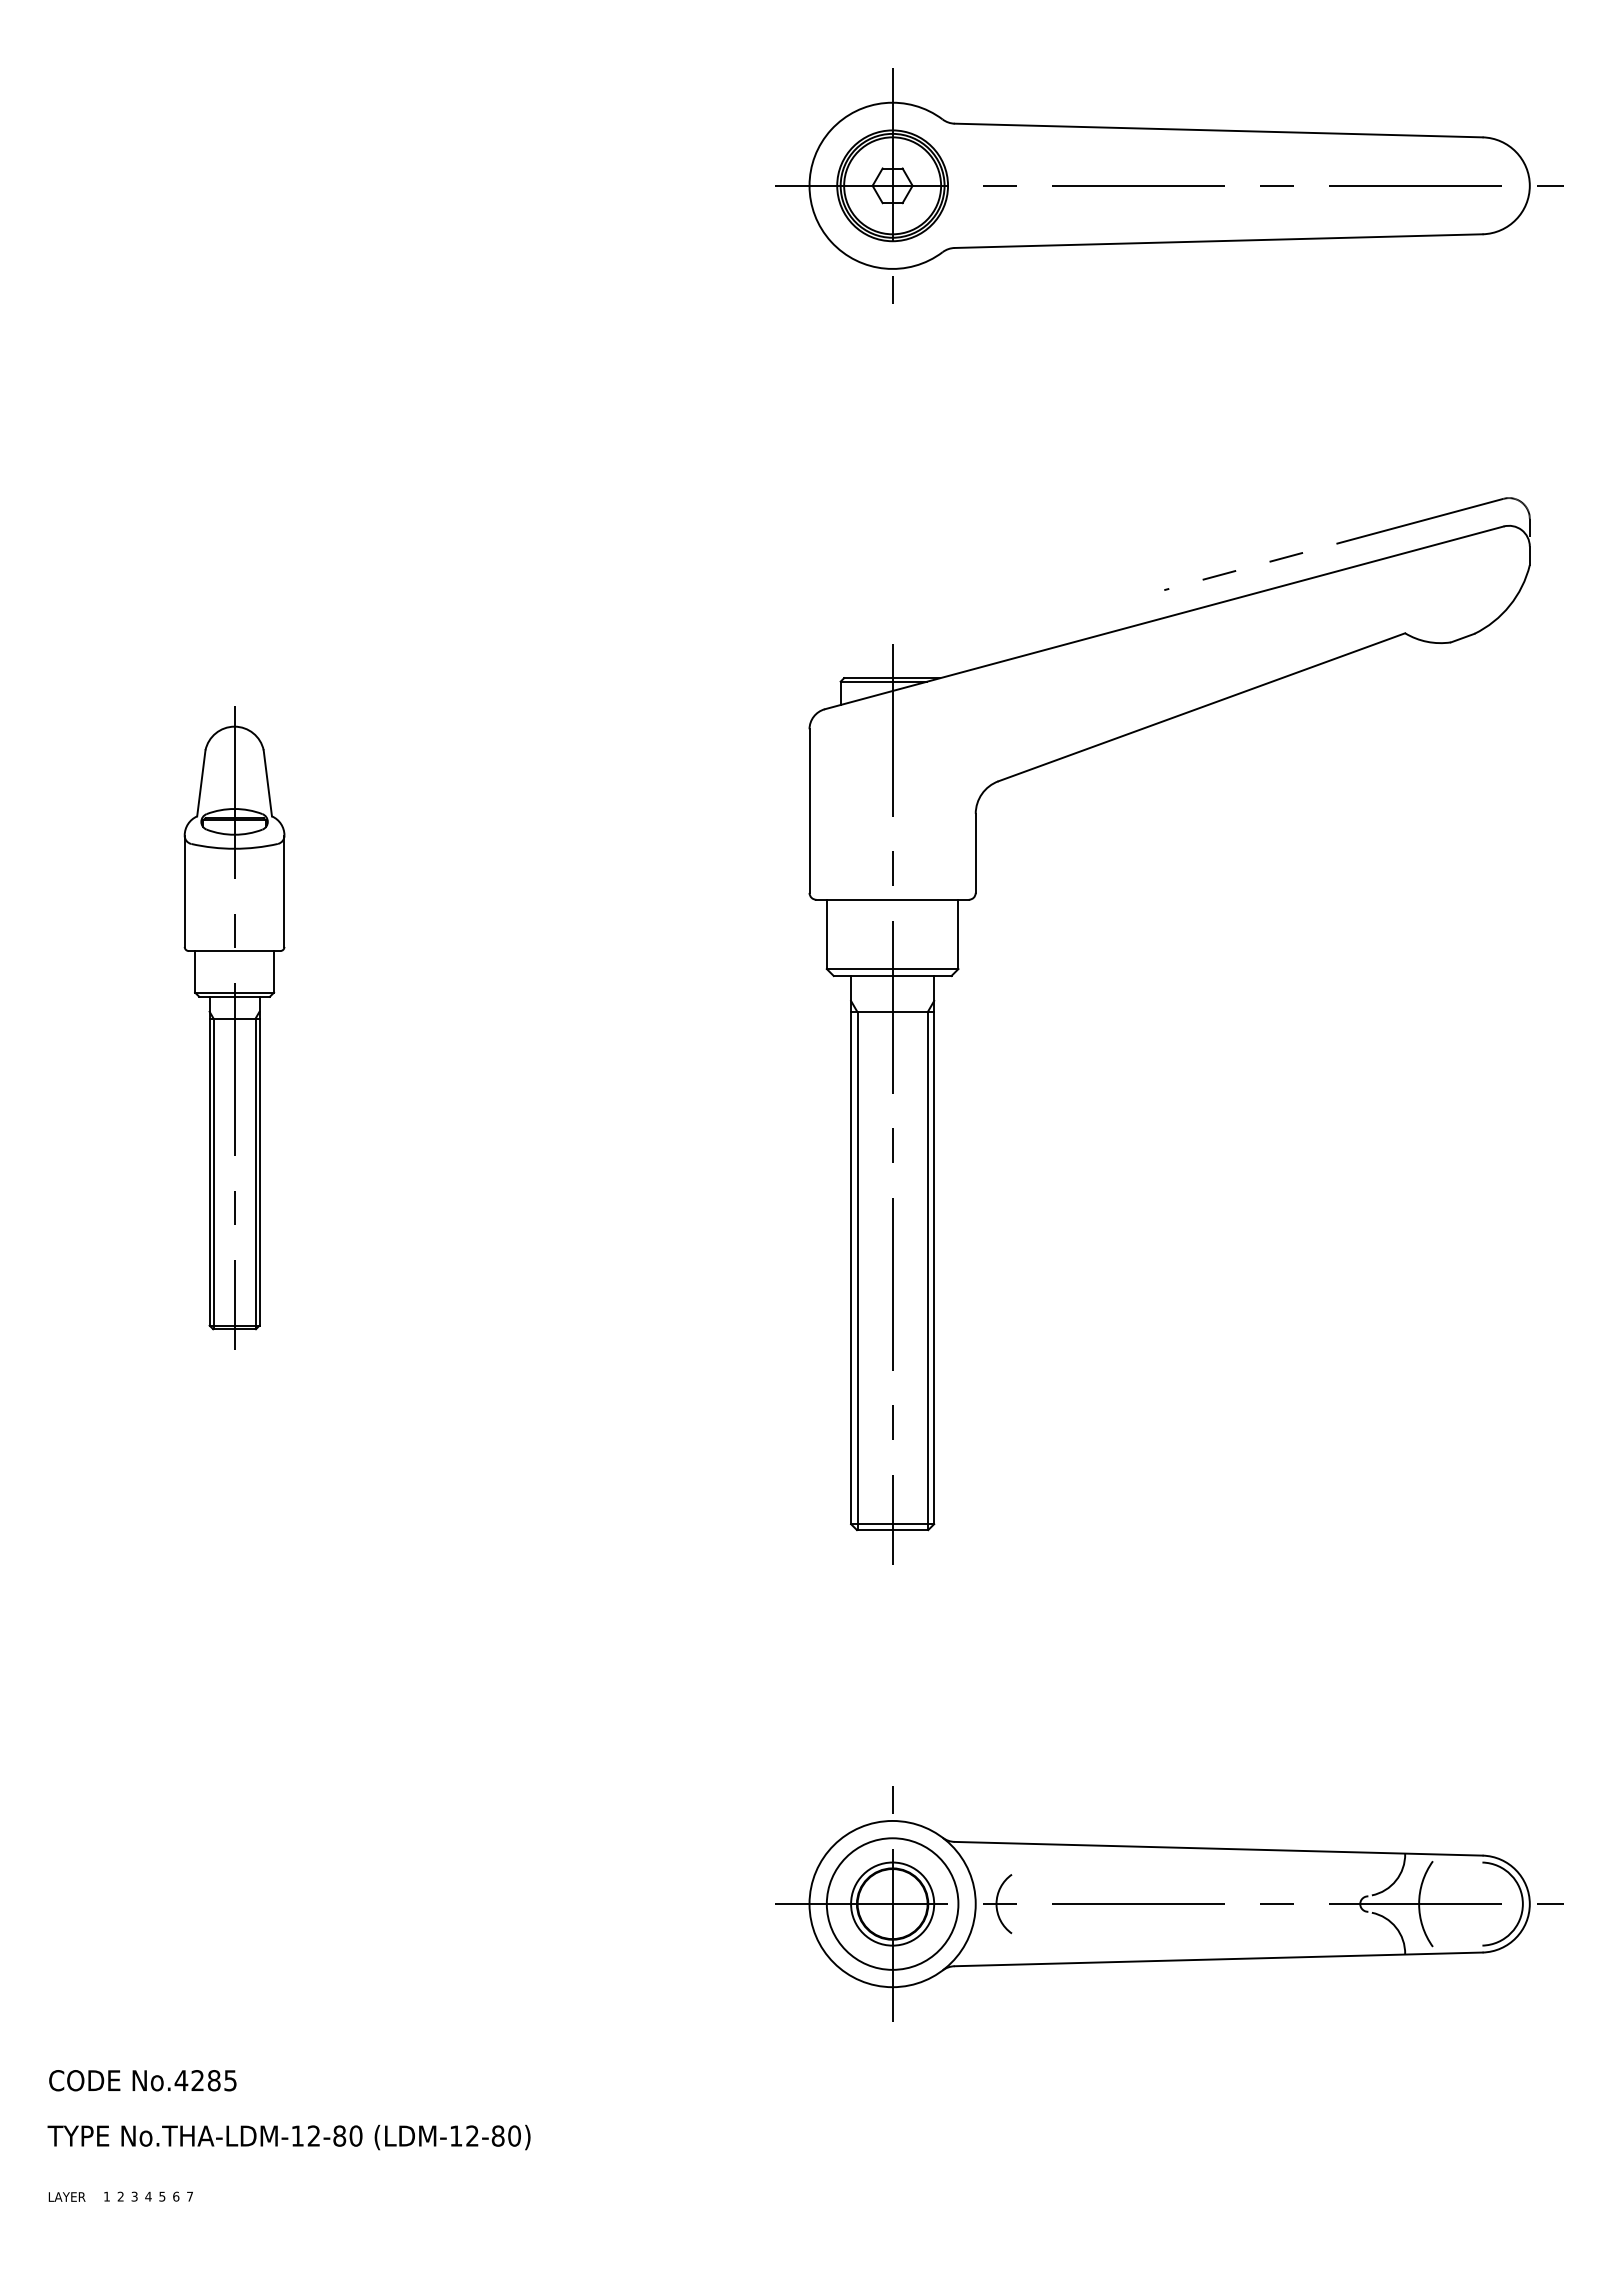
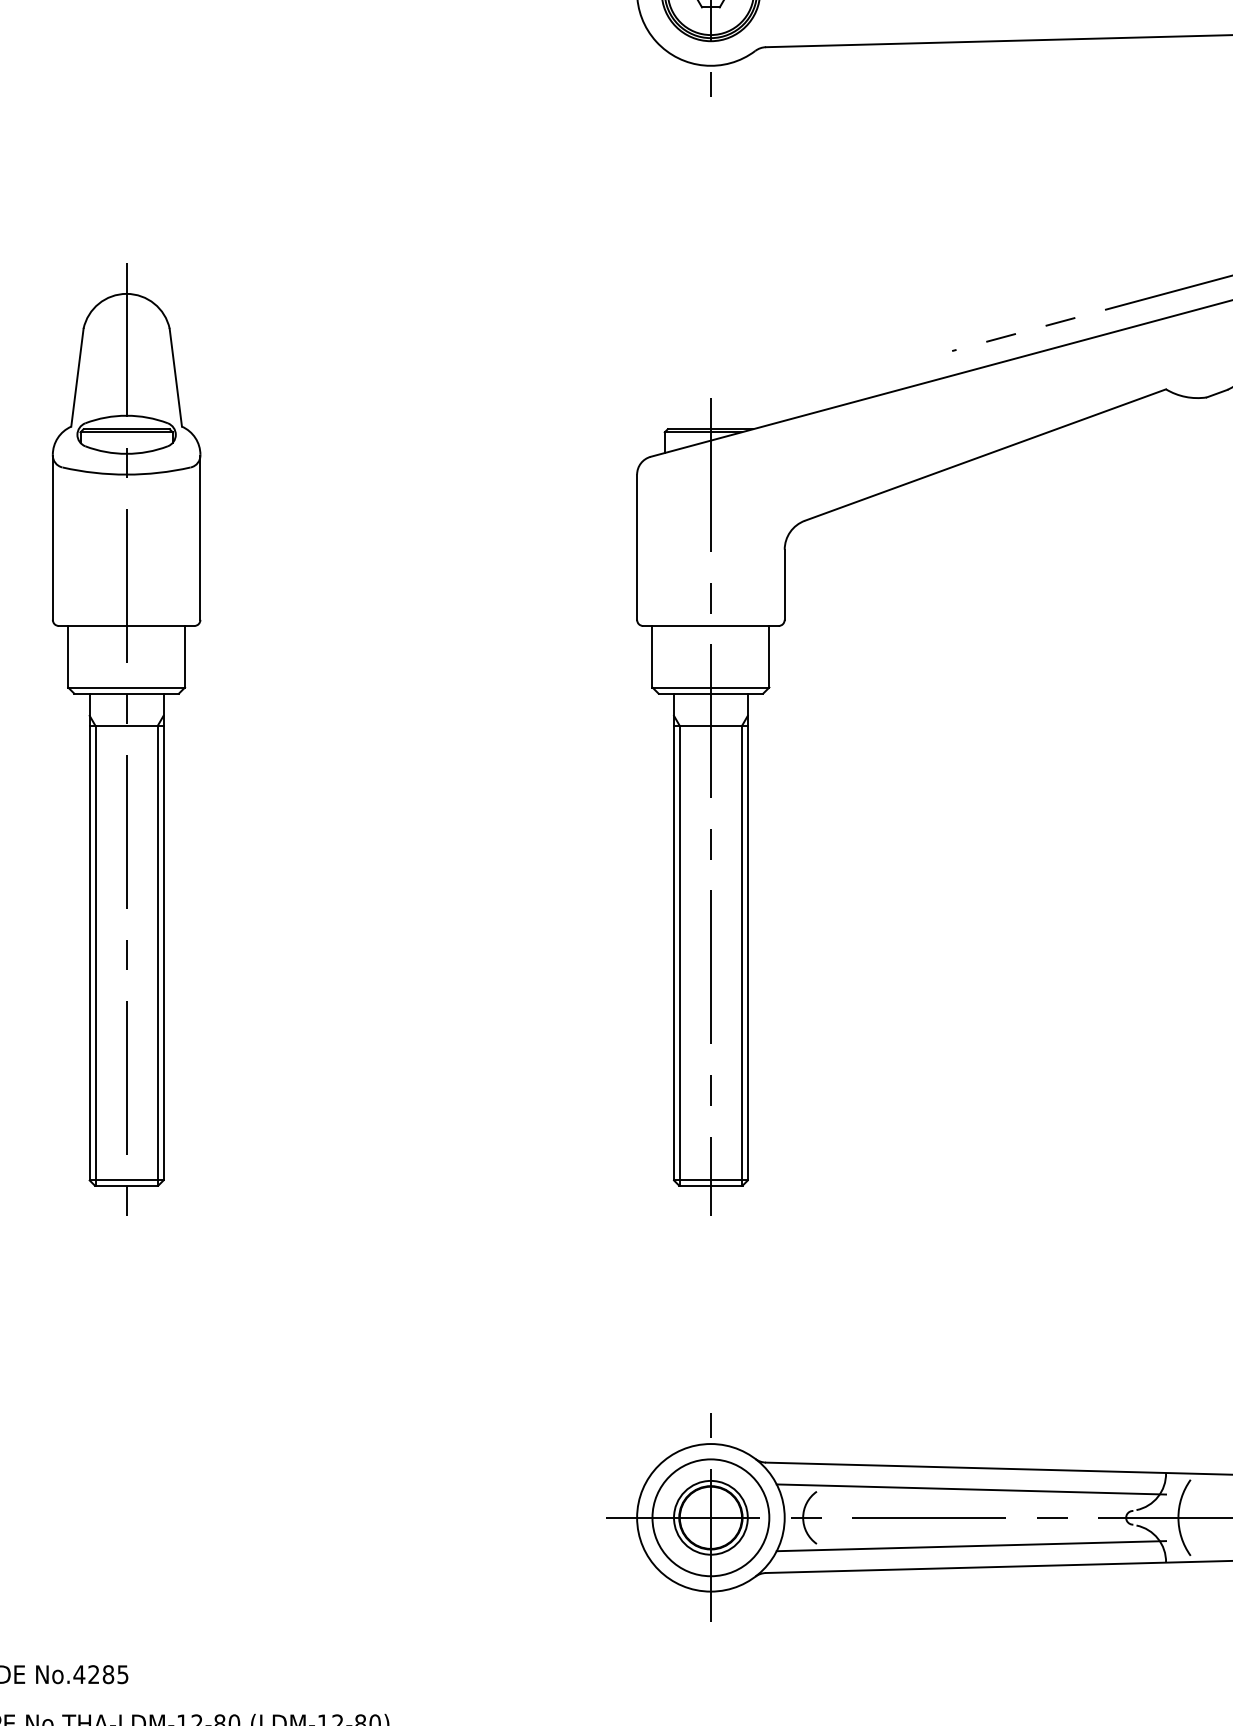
part: (234, 1027) -> (126, 739), size x1.67
line: (1185, 1871) -> (970, 1488), added
line: (1185, 1935) -> (970, 1545), added

